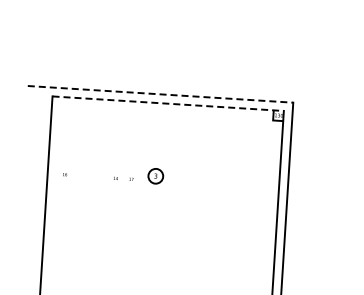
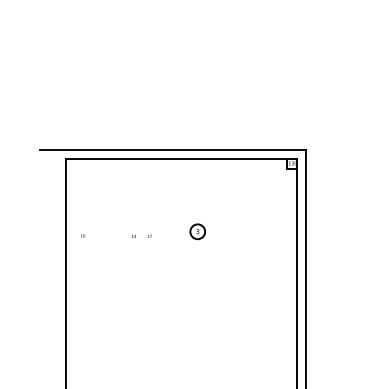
line: (160, 94) -> (173, 149), dashed -> solid
line: (168, 103) -> (181, 158), dashed -> solid
part: (155, 175) -> (197, 231), moved

